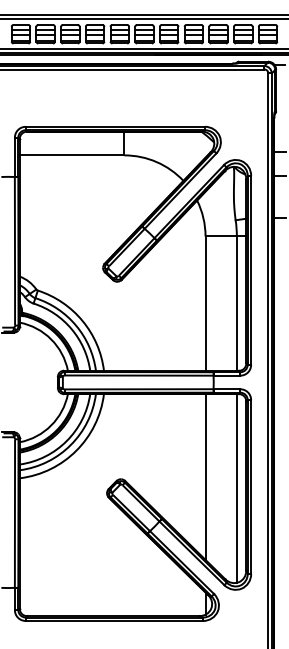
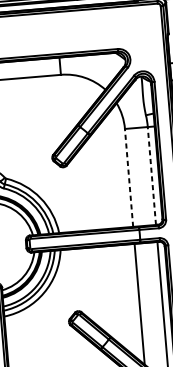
line: (205, 303) -> (129, 177), solid -> dashed
line: (236, 303) -> (151, 175), solid -> dashed

